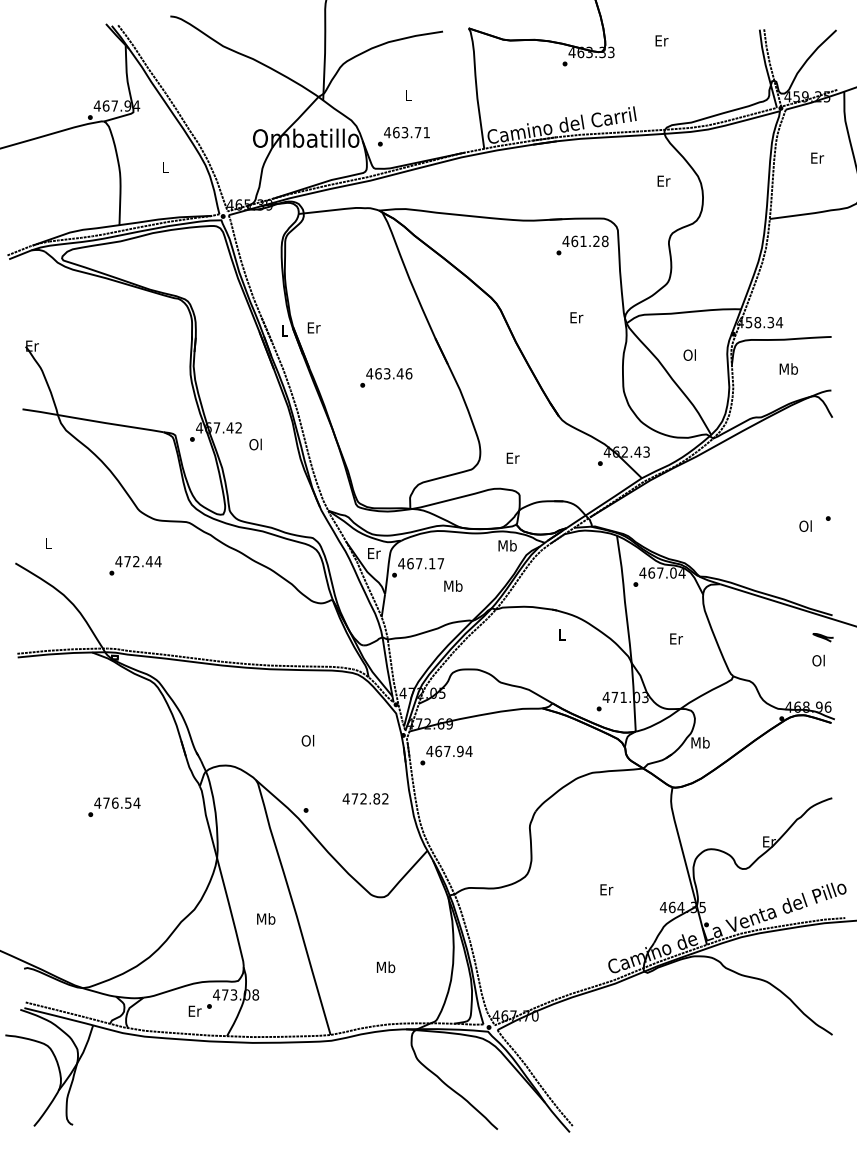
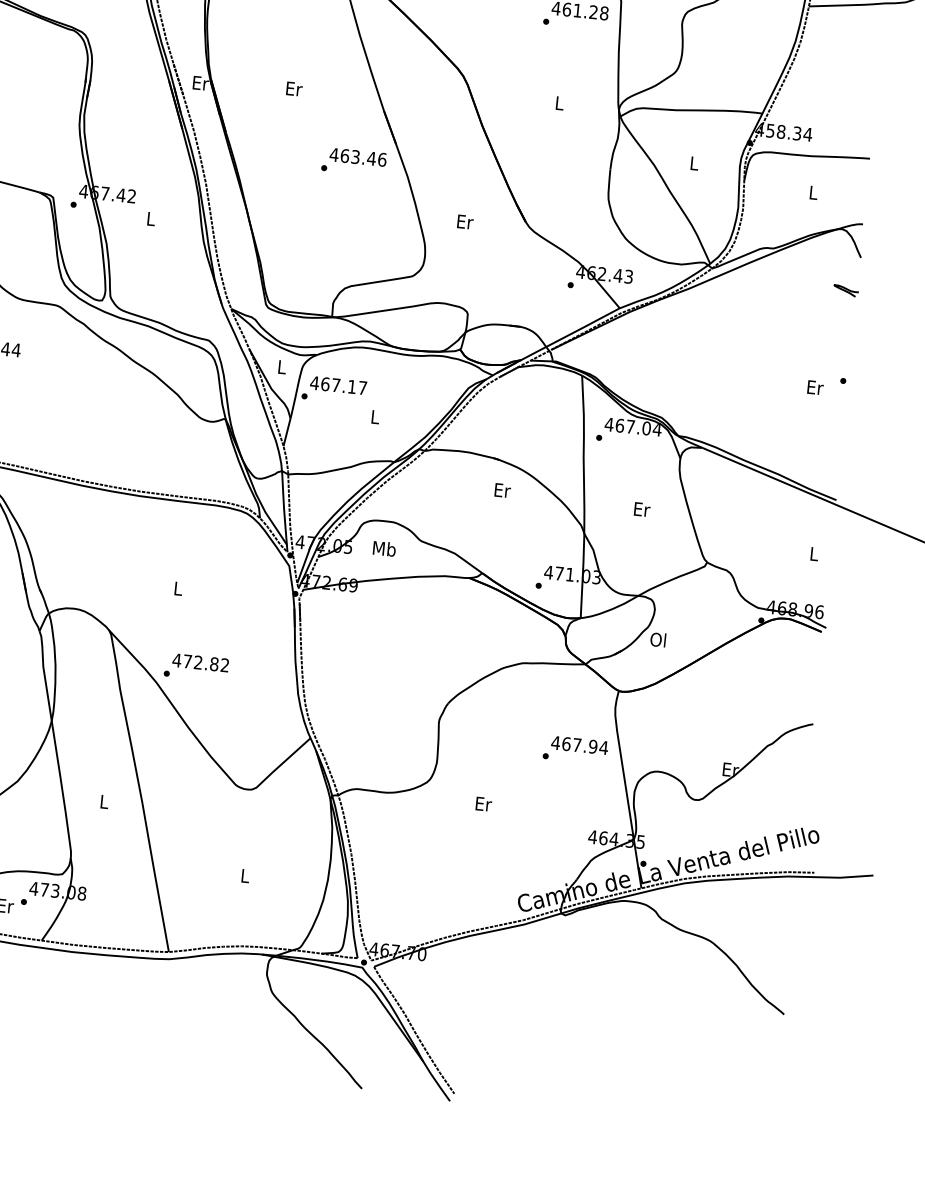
text: (576, 317) -> (559, 103), Er -> L
text: (313, 327) -> (293, 88), moved
text: (285, 330) -> (201, 82), L -> Er
text: (689, 354) -> (693, 162), Ol -> L
text: (788, 368) -> (813, 192), Mb -> L
text: (386, 377) -> (354, 161), moved
text: (255, 444) -> (150, 218), Ol -> L
text: (512, 457) -> (464, 221), moved
text: (805, 525) -> (814, 386), Ol -> Er
text: (507, 545) -> (384, 548), moved
text: (374, 553) -> (282, 367), Er -> L
text: (453, 585) -> (375, 416), Mb -> L
text: (562, 634) -> (503, 489), L -> Er
curve: (822, 637) -> (845, 290), moved
text: (818, 660) -> (813, 553), Ol -> L
text: (307, 740) -> (177, 588), Ol -> L
text: (700, 742) -> (658, 639), Mb -> Ol
text: (446, 755) -> (575, 750), moved
text: (365, 798) -> (200, 662), moved
text: (606, 889) -> (483, 803), moved
text: (266, 918) -> (104, 801), Mb -> L
text: (385, 967) -> (244, 876), Mb -> L

